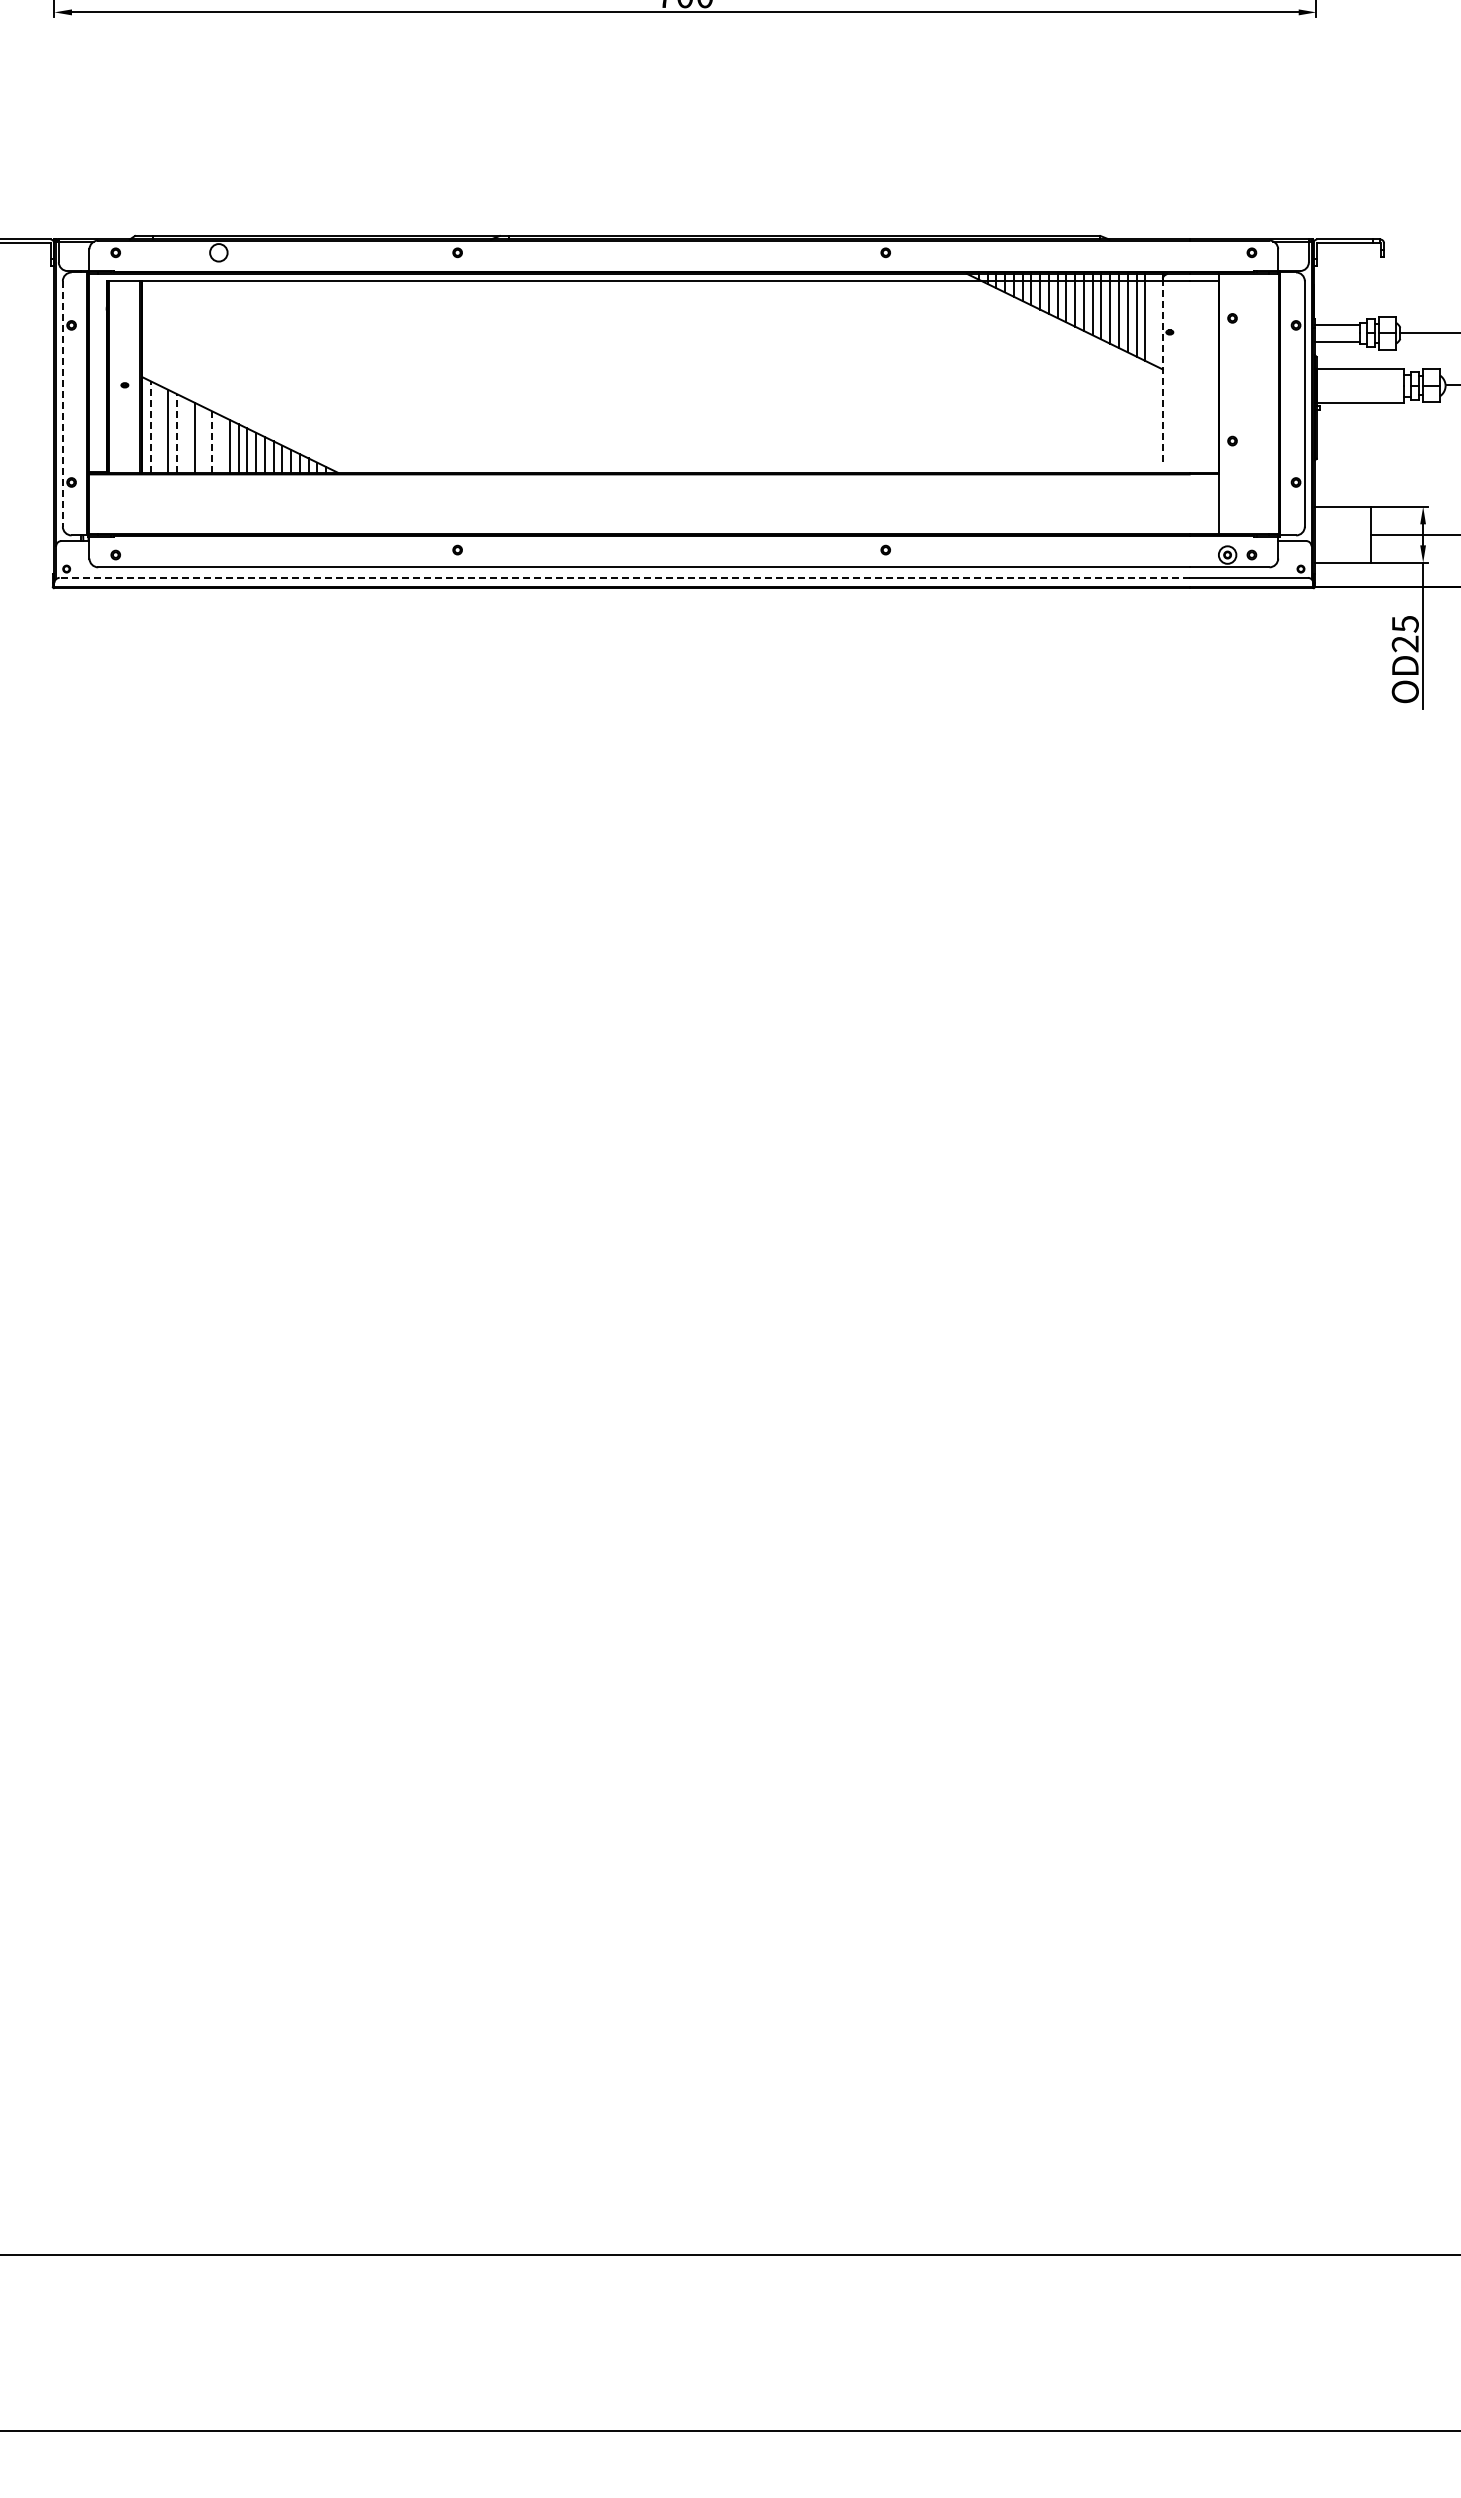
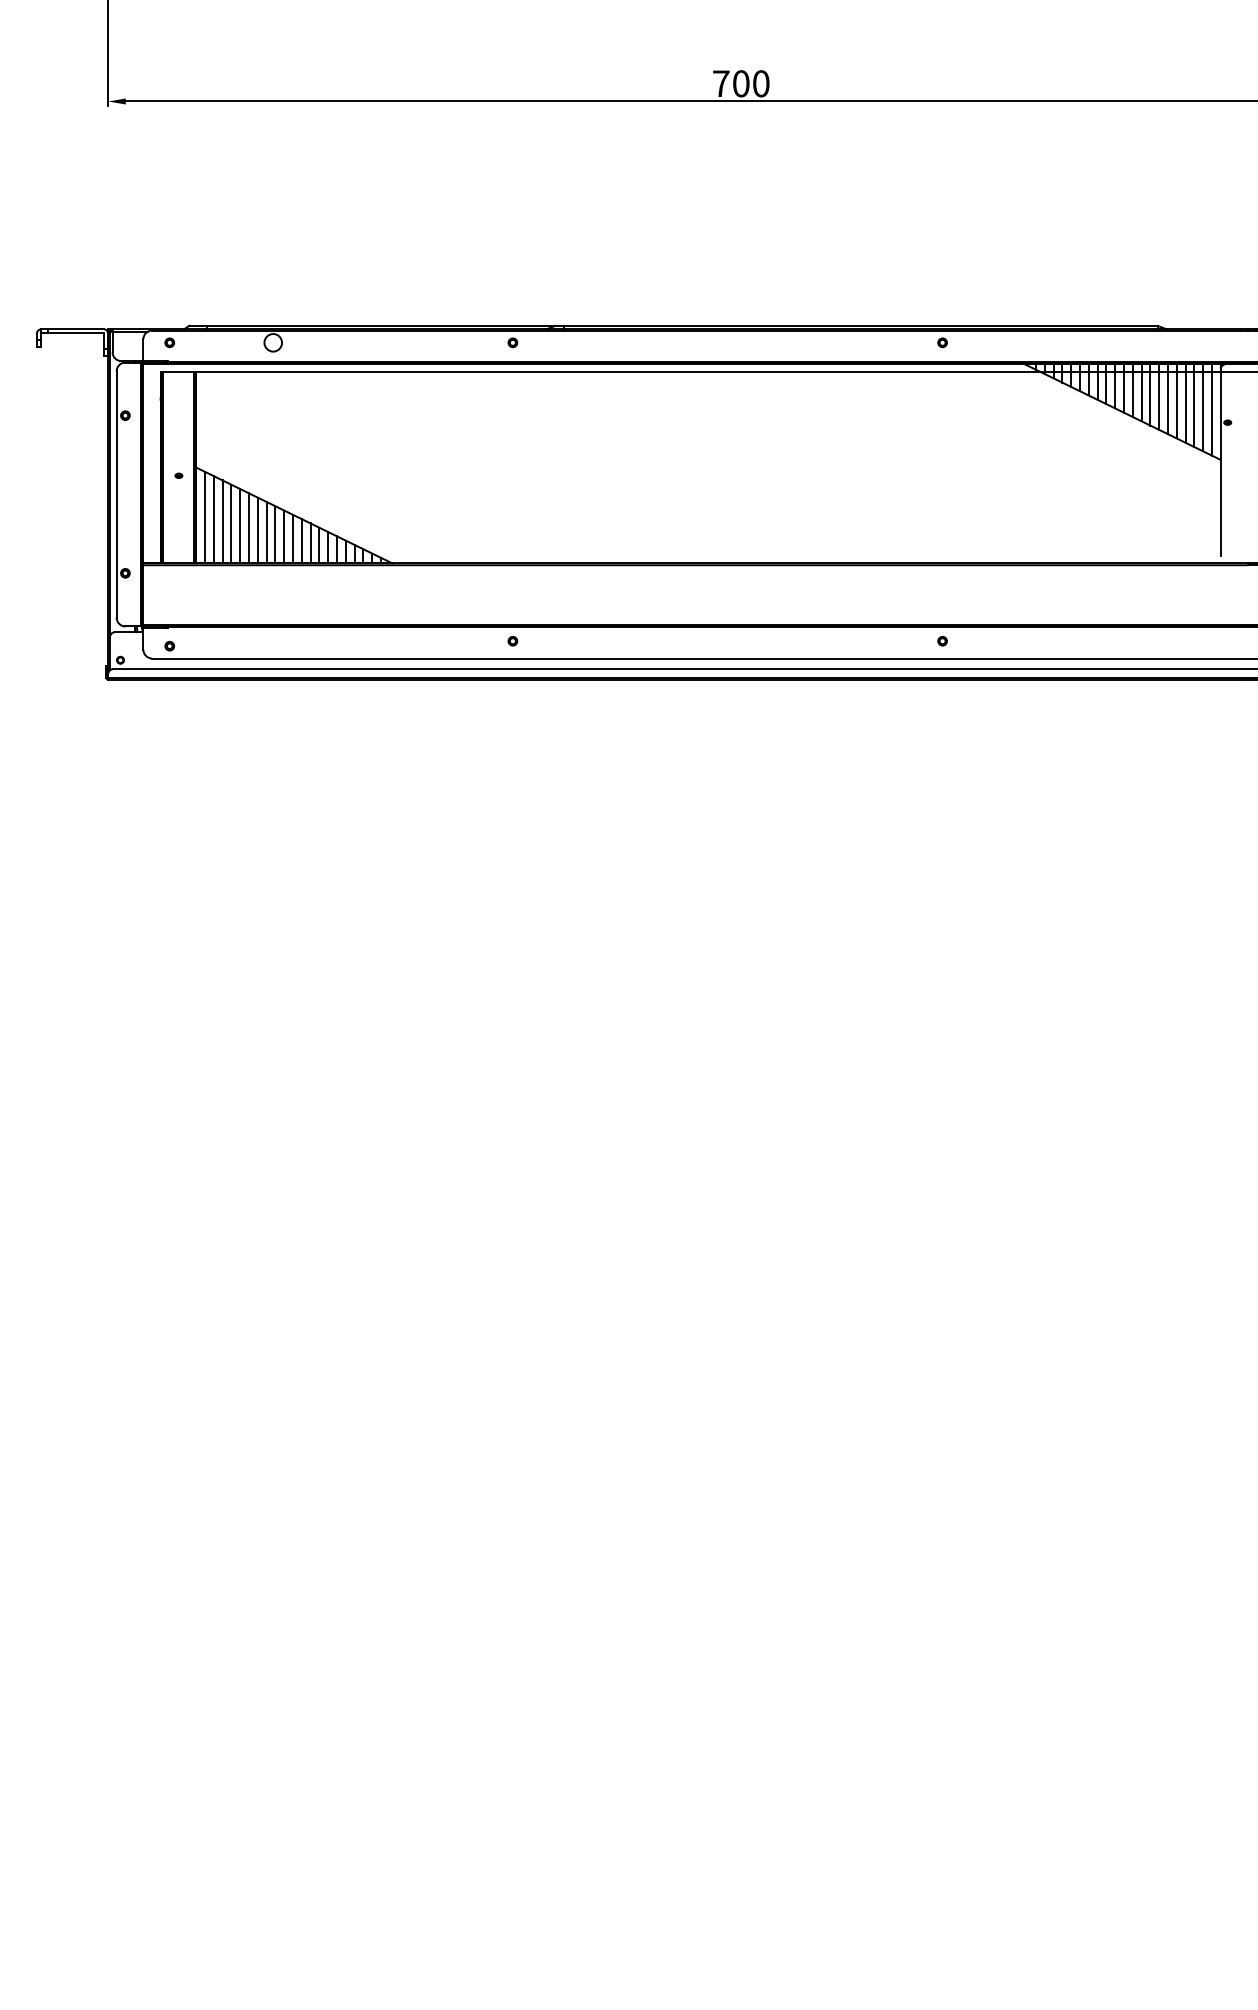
line: (1154, 319) -> (1212, 409), added
line: (1162, 372) -> (1220, 462), dashed -> solid
line: (62, 403) -> (116, 494), dashed -> solid
line: (150, 427) -> (204, 518), dashed -> solid
line: (159, 428) -> (213, 519), added
line: (177, 432) -> (231, 523), dashed -> solid
line: (185, 435) -> (239, 526), added
line: (203, 439) -> (257, 530), added
line: (212, 442) -> (266, 533), dashed -> solid
line: (220, 443) -> (274, 534), added
line: (624, 577) -> (680, 668), dashed -> solid

